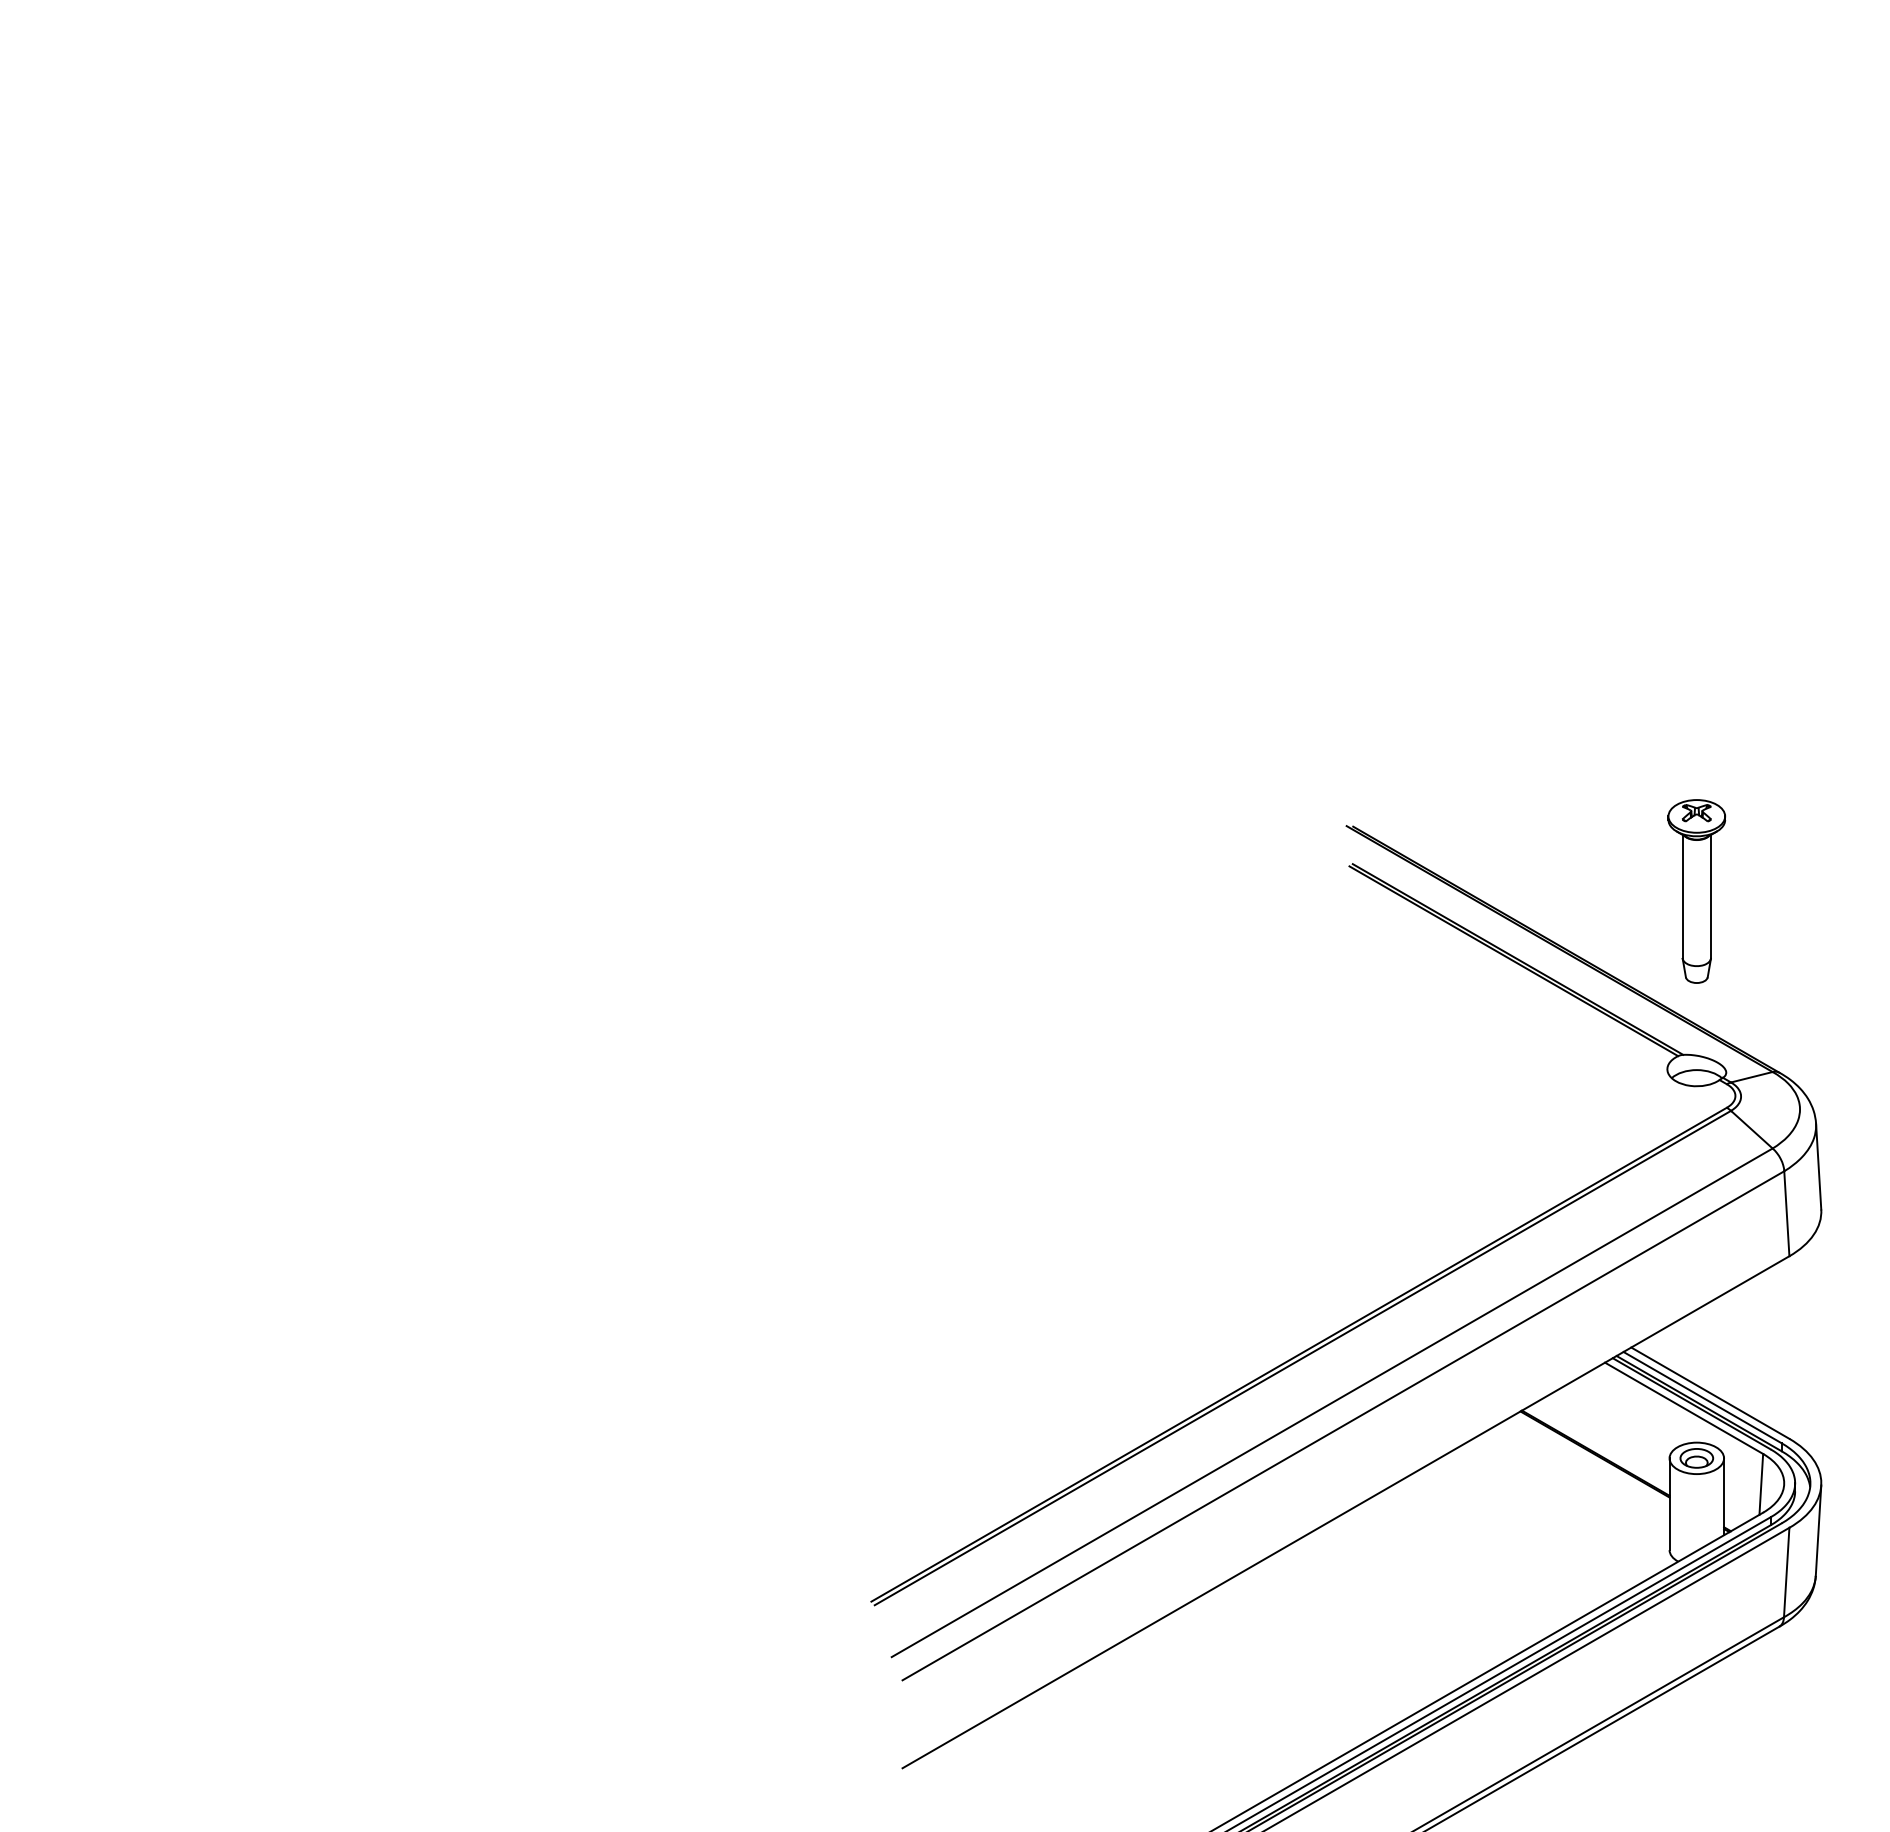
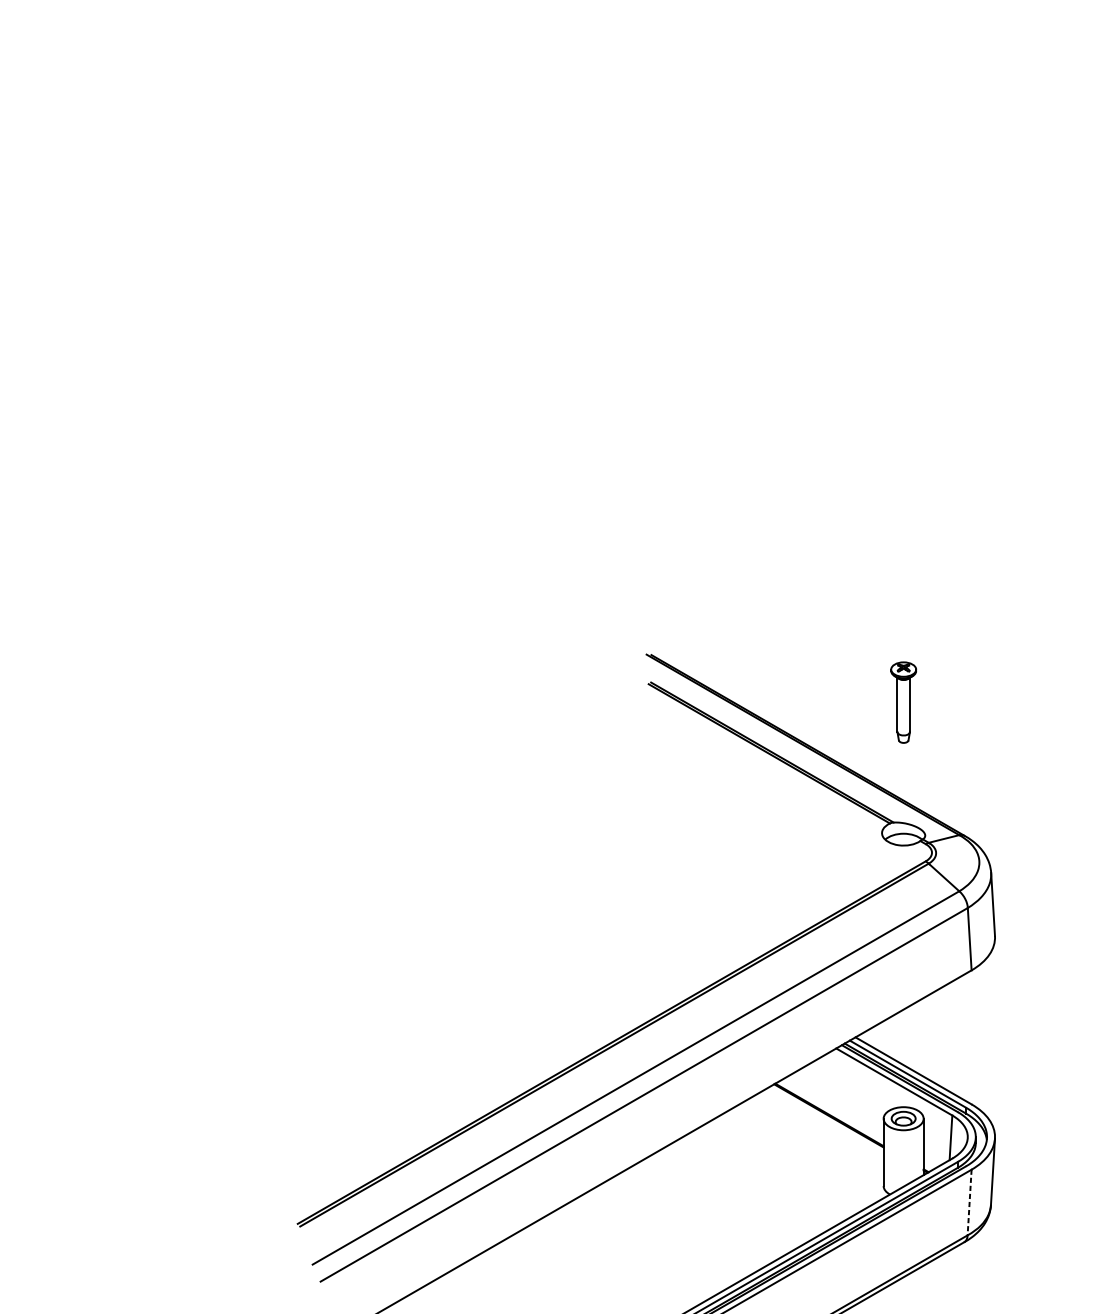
part: (1696, 891) -> (903, 702), size x0.6
line: (1786, 1572) -> (969, 1202), solid -> dashed

